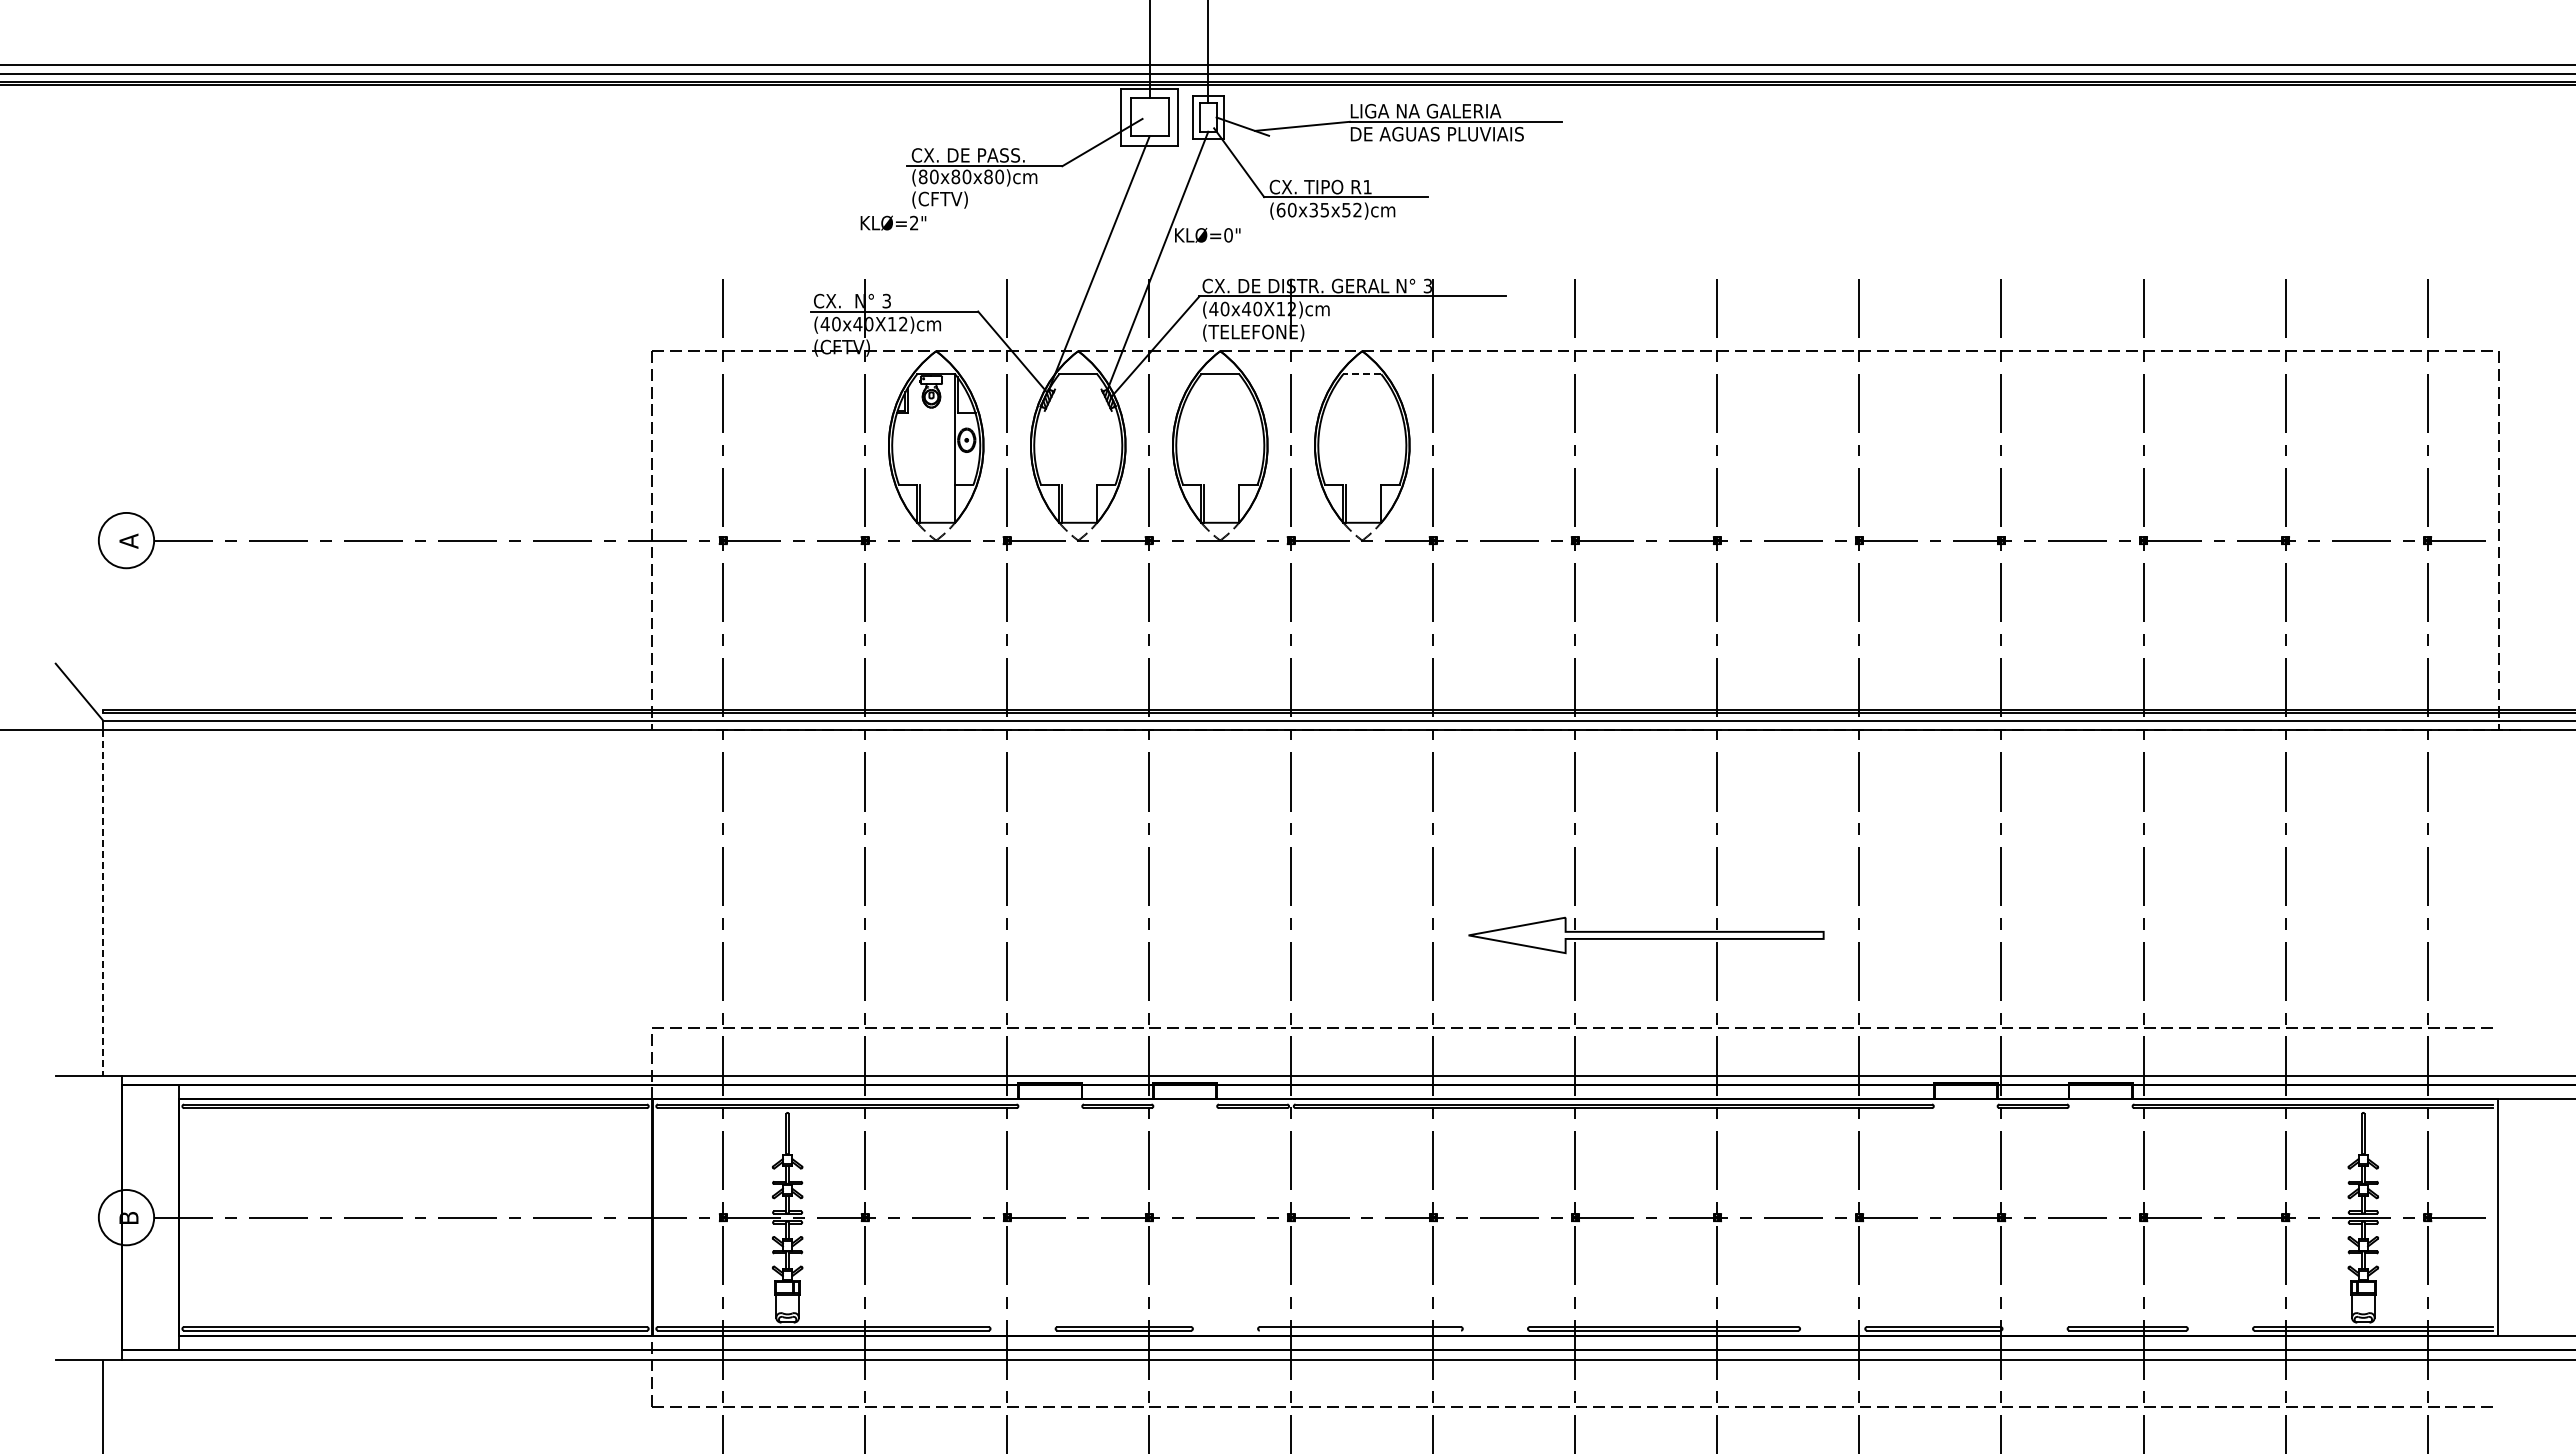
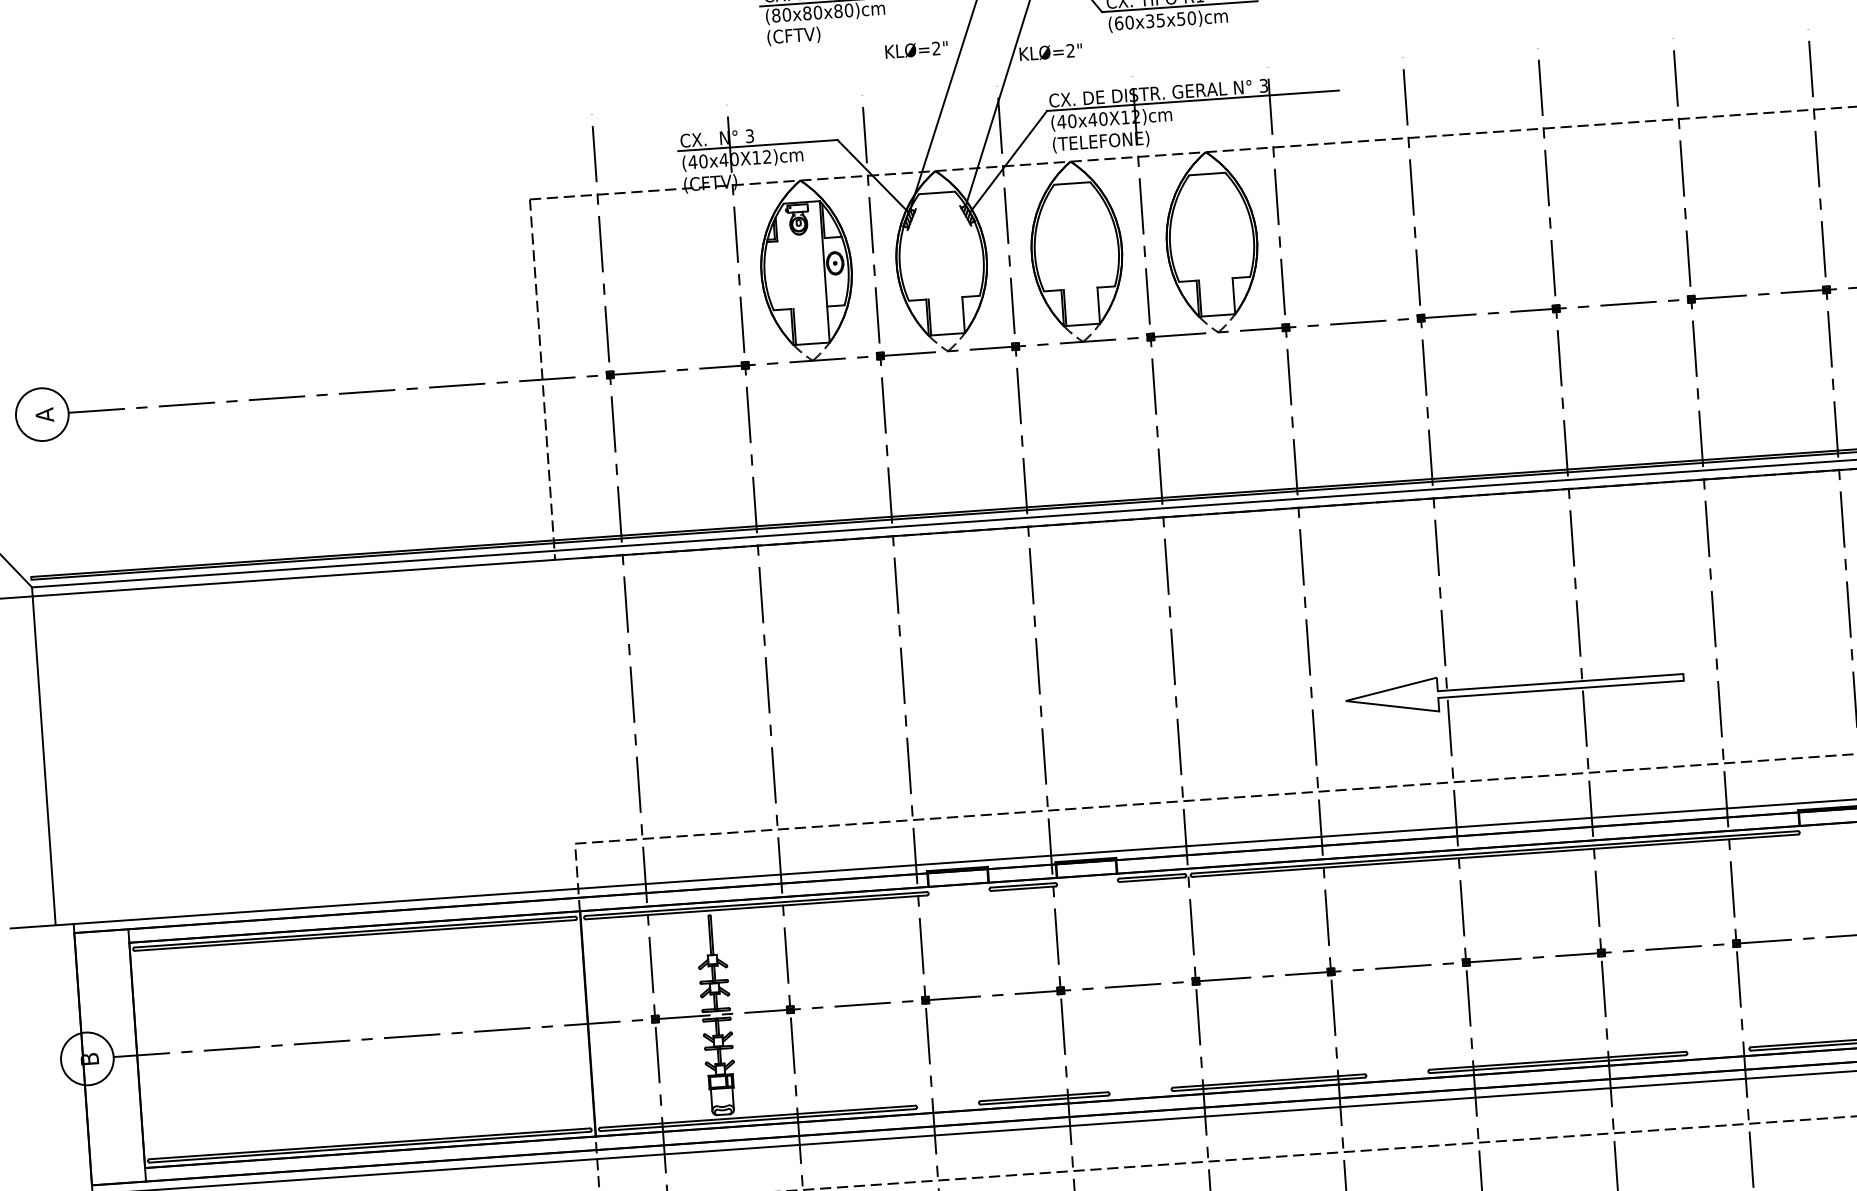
text: (1357, 209) -> (1191, 17), (60x35x52)cm -> (60x35x50)cm
text: (893, 222) -> (916, 49), moved
text: (1228, 235) -> (1070, 51), KLØ=0" -> KLØ=2"
line: (1362, 374) -> (1207, 174), dashed -> solid
line: (103, 902) -> (44, 760), dashed -> solid
line: (1360, 1330) -> (1269, 1084), added

